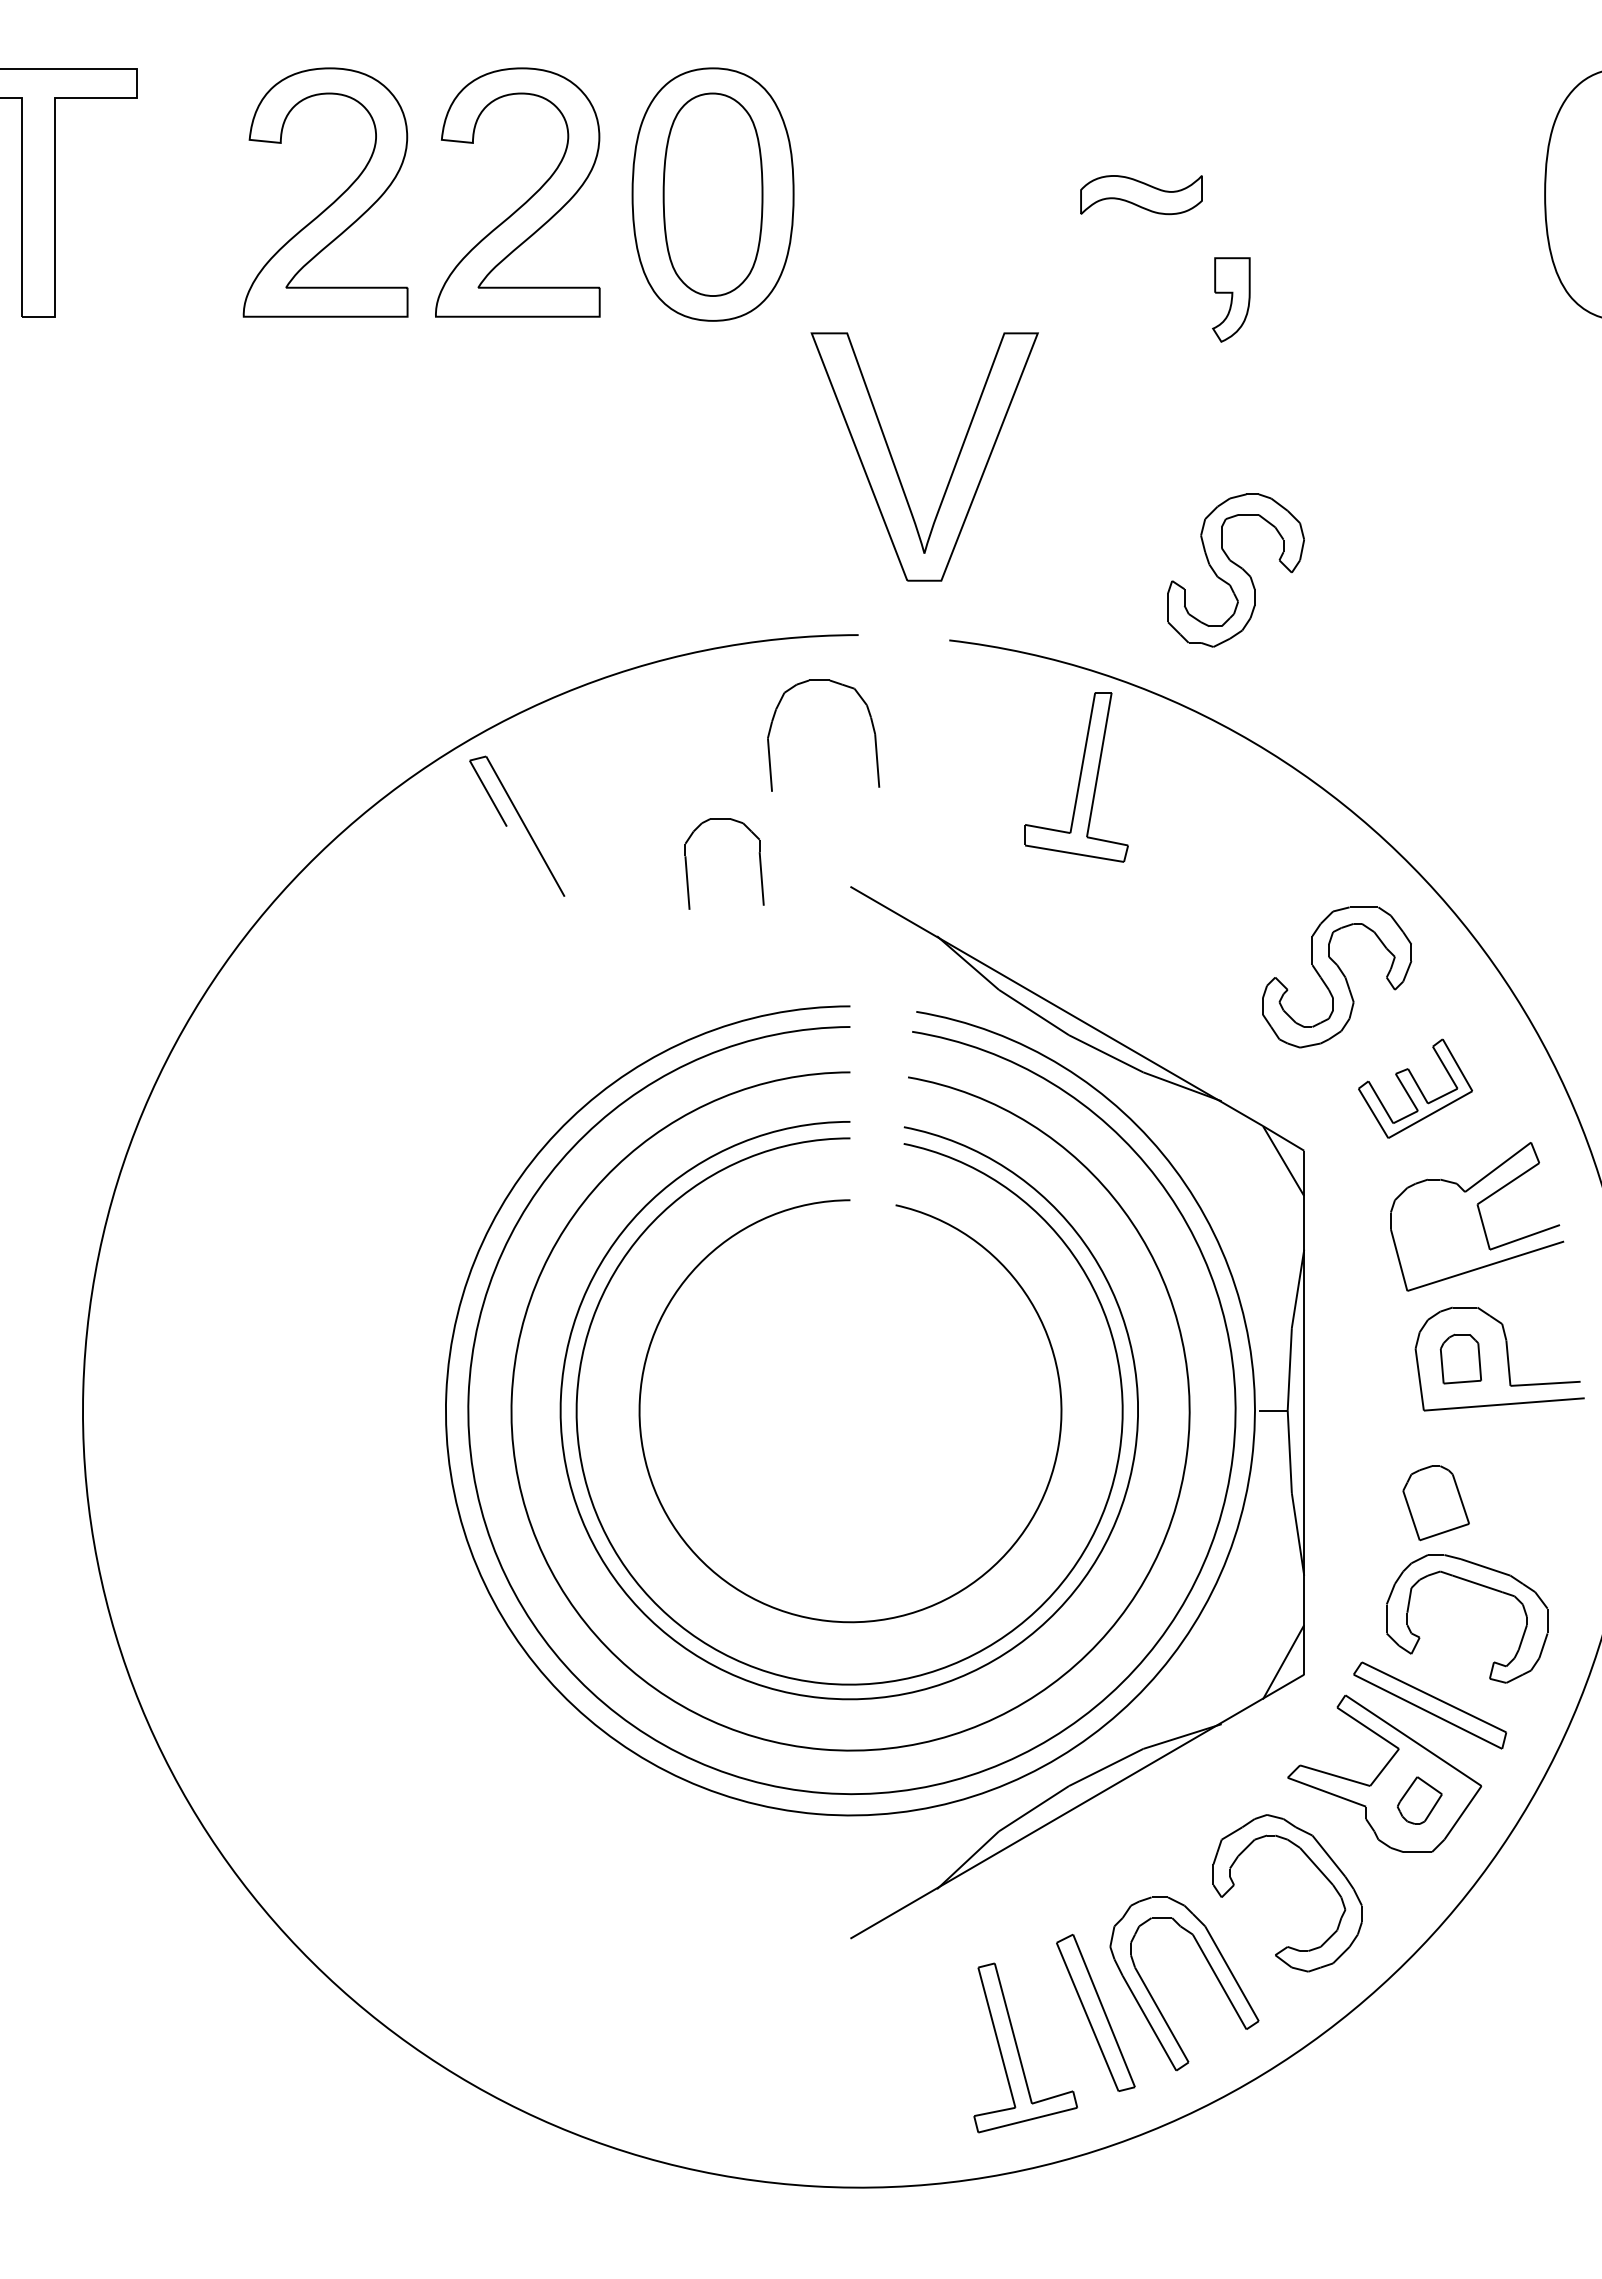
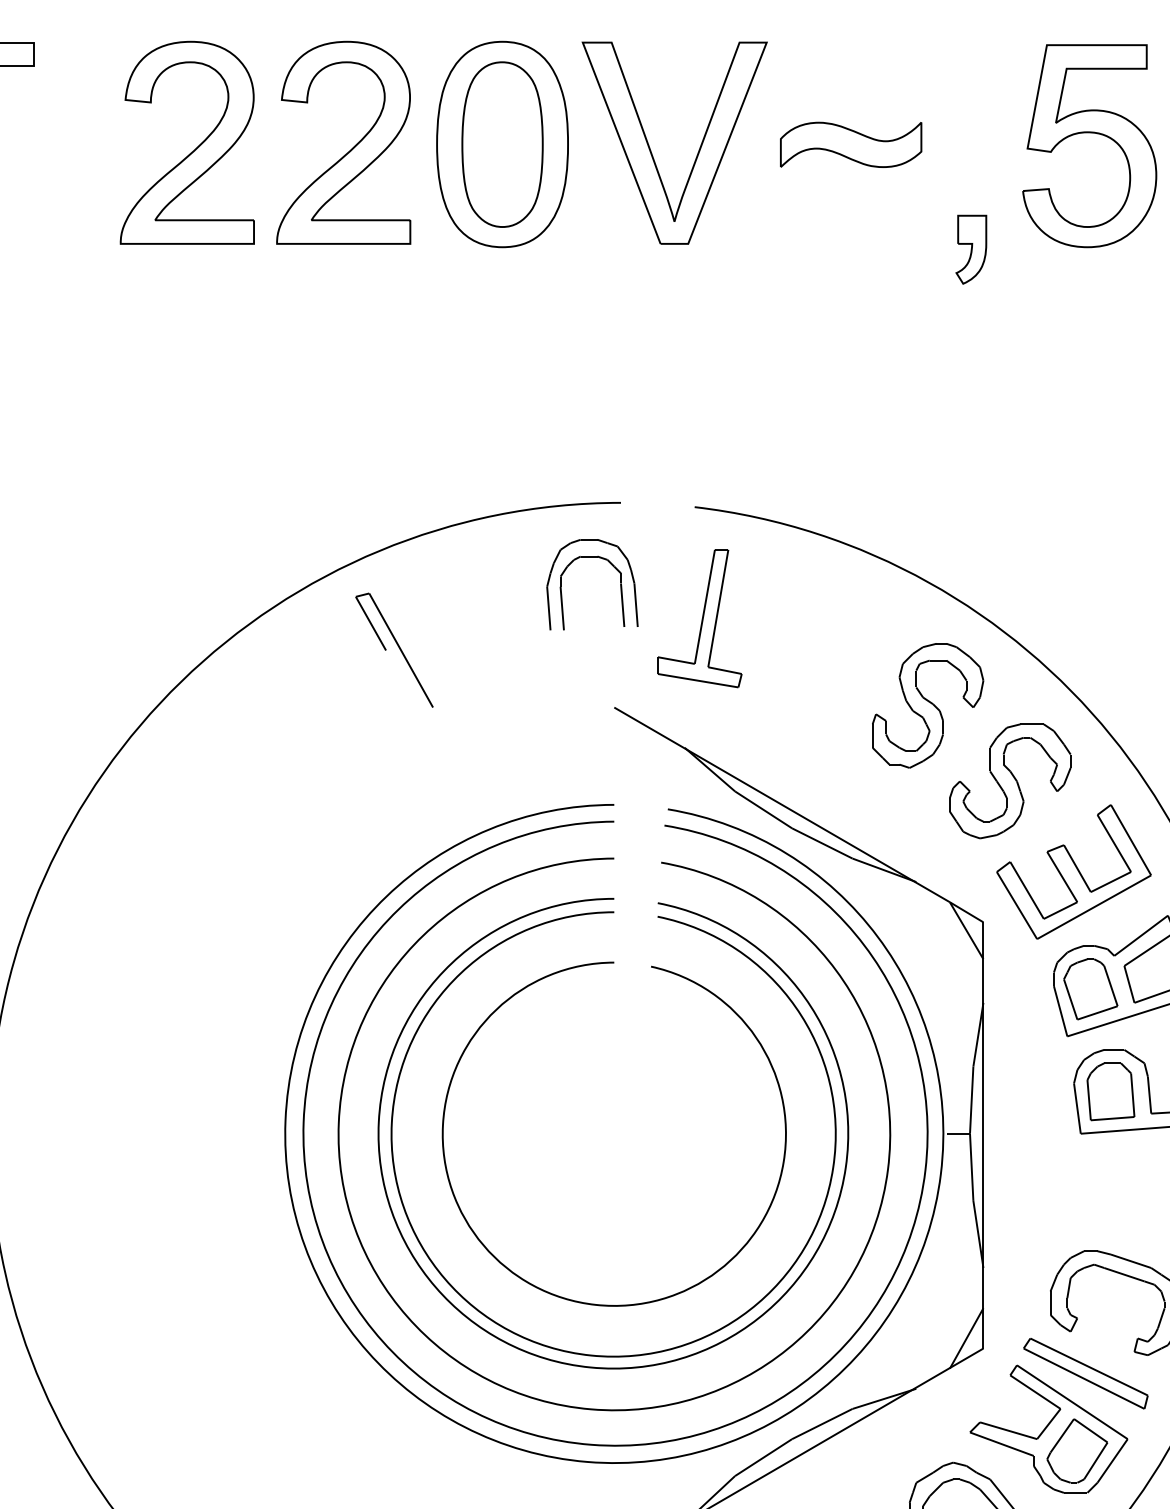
part: (1434, 180) -> (1089, 133), added
part: (1141, 194) -> (851, 144), size x1.43
part: (1231, 299) -> (971, 249), moved
part: (895, 464) -> (650, 149), moved
part: (1235, 570) -> (927, 705), moved
part: (1076, 777) -> (699, 618), moved
part: (517, 825) -> (394, 649), moved
part: (759, 863) -> (620, 592), moved
part: (1415, 1088) -> (1073, 871), size x1.67
part: (1460, 1358) -> (1110, 1091), size x1.43
part: (1435, 1503) -> (1090, 989), moved
part: (1419, 1800) -> (1077, 1450), size x1.67

